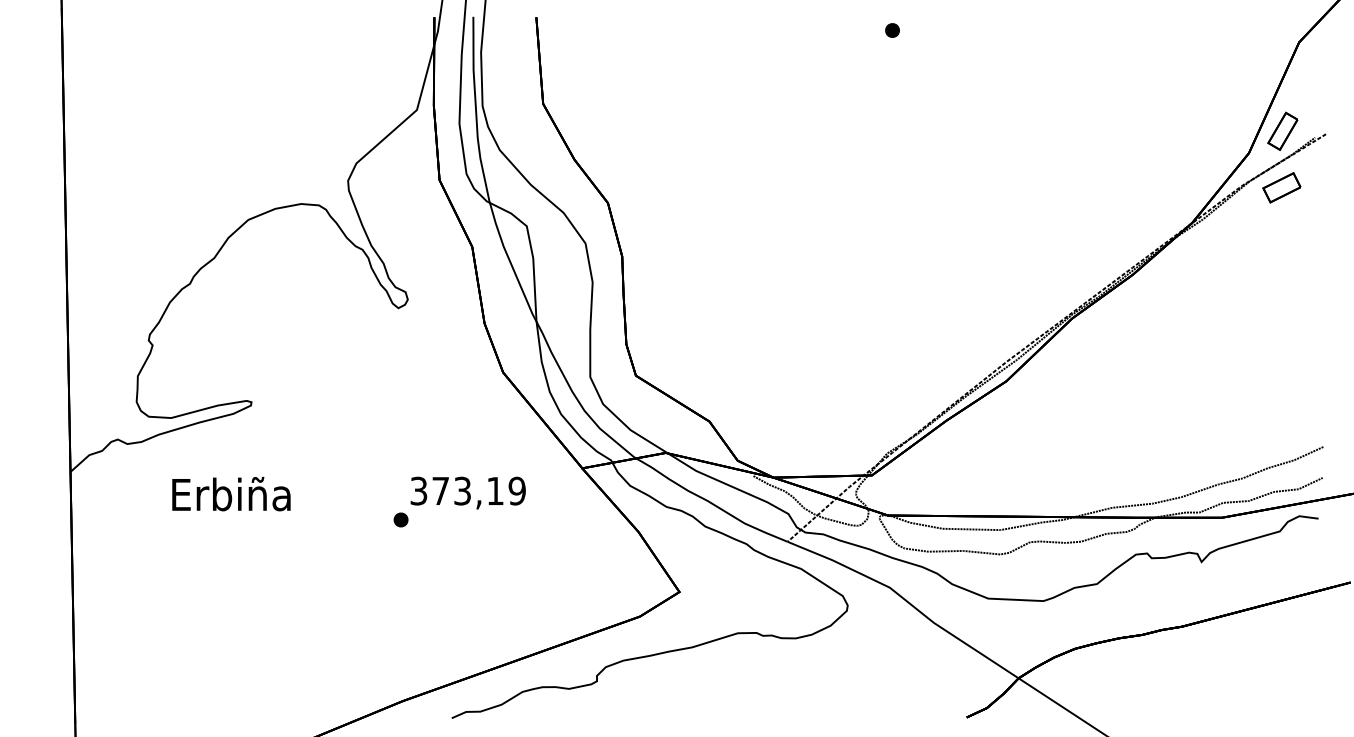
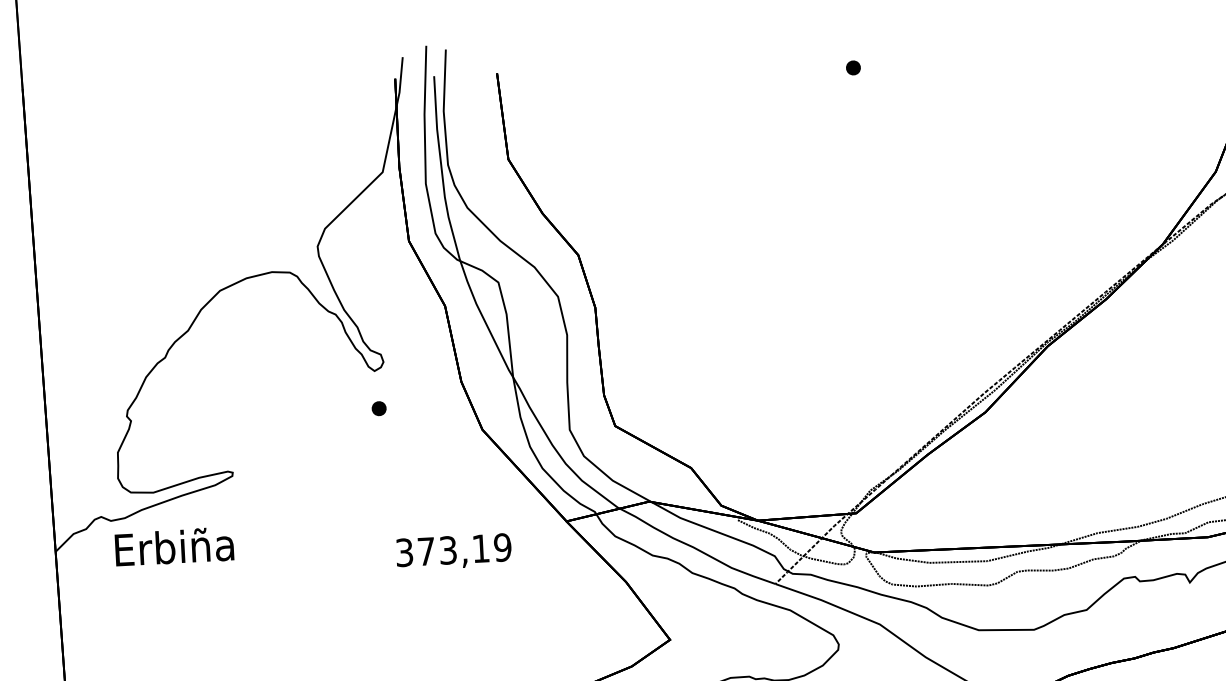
text: (231, 493) -> (174, 546), moved
part: (400, 519) -> (378, 408), moved

